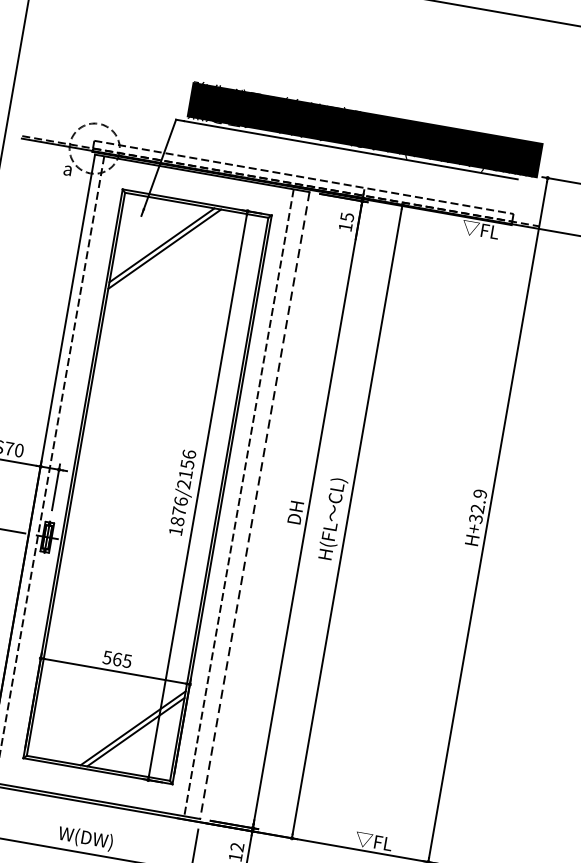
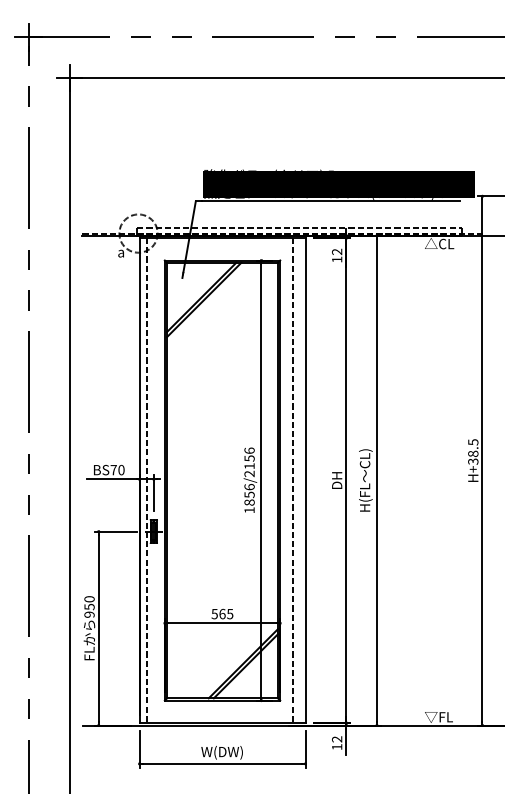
text: (347, 216) -> (337, 251), 15 -> 12
text: (481, 229) -> (439, 243), ▽FL -> △CL
text: (479, 500) -> (473, 447), H+32.9 -> H+38.5
line: (254, 506) -> (305, 481), dashed -> solid
text: (179, 510) -> (249, 494), 1876/2156 -> 1856/2156

